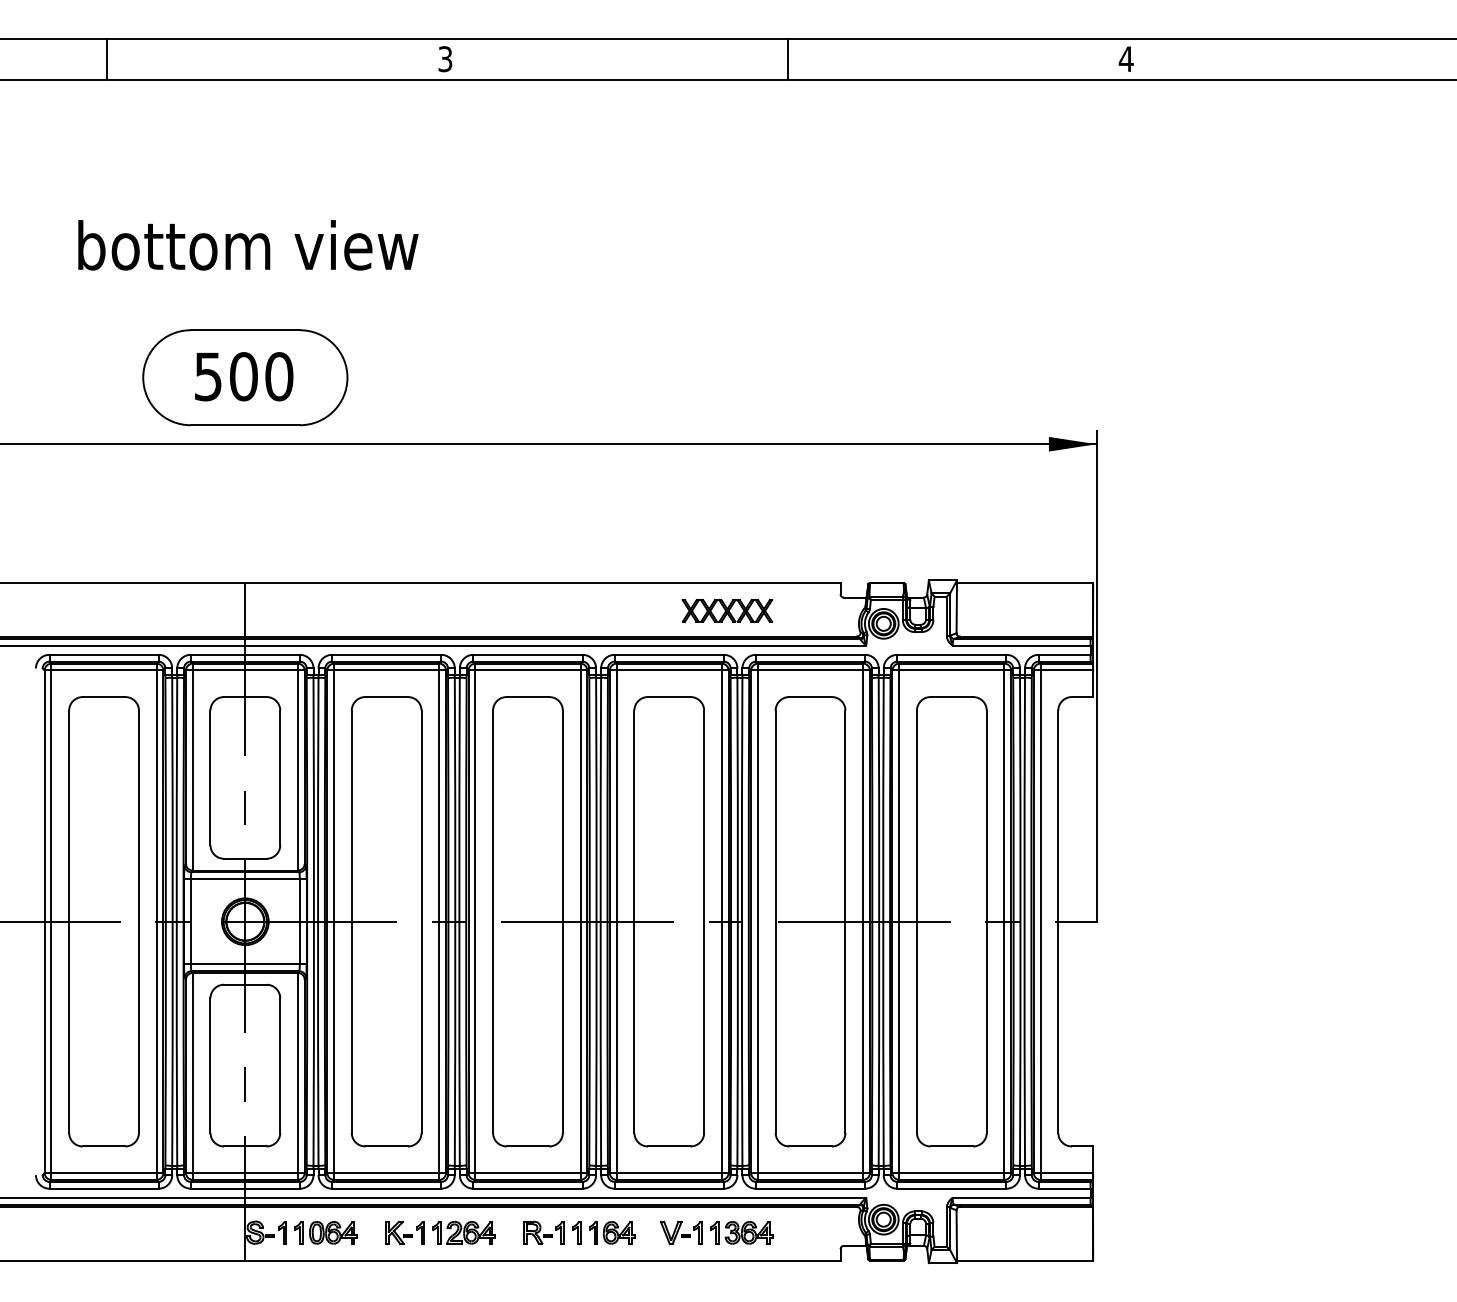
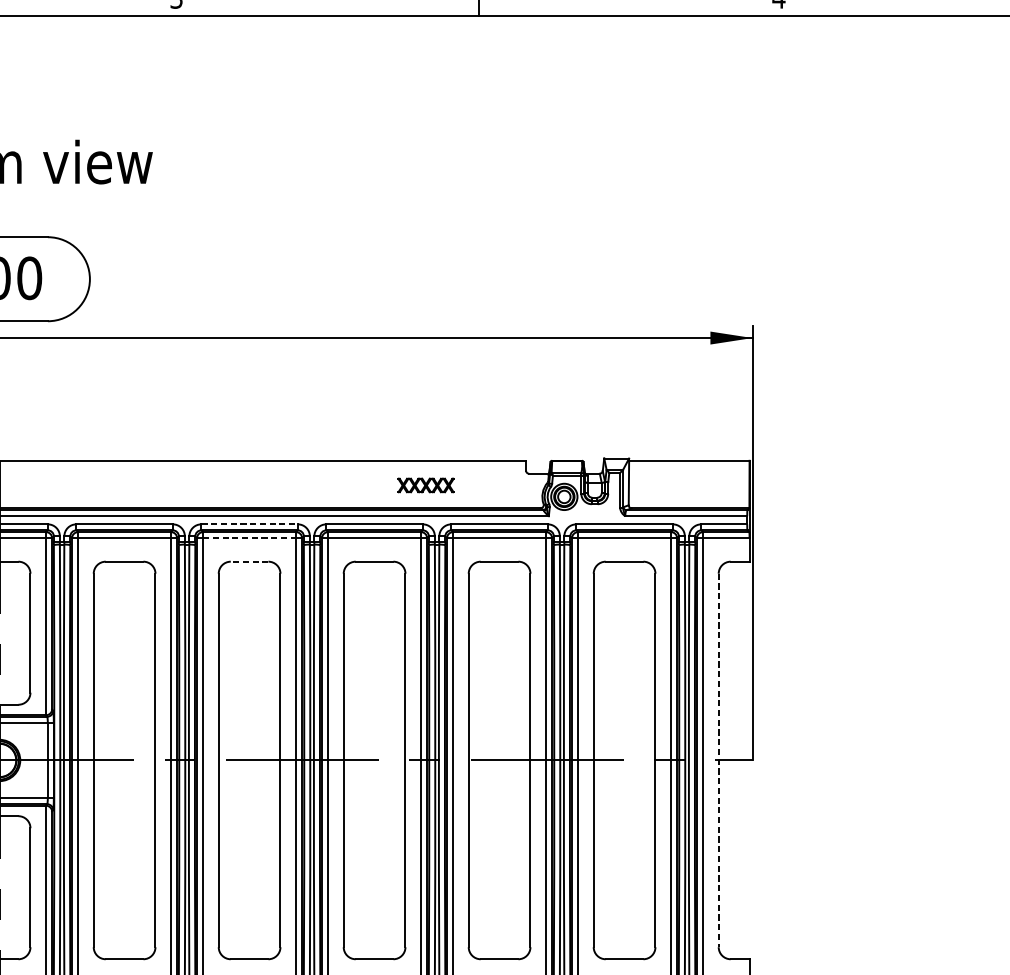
part: (727, 610) -> (426, 485), size x0.7
line: (527, 654) -> (249, 524), solid -> dashed
line: (527, 670) -> (249, 538), solid -> dashed
line: (527, 697) -> (249, 562), solid -> dashed
line: (1058, 922) -> (718, 761), solid -> dashed

